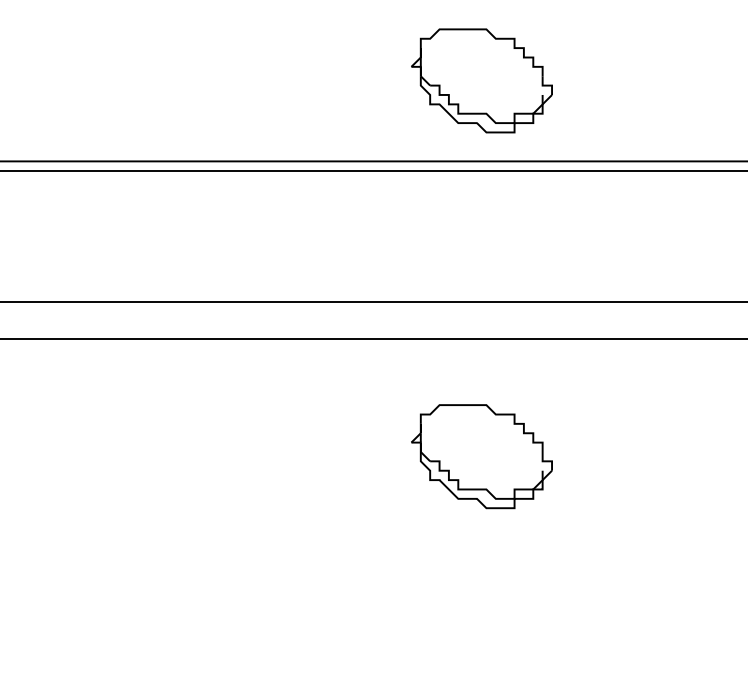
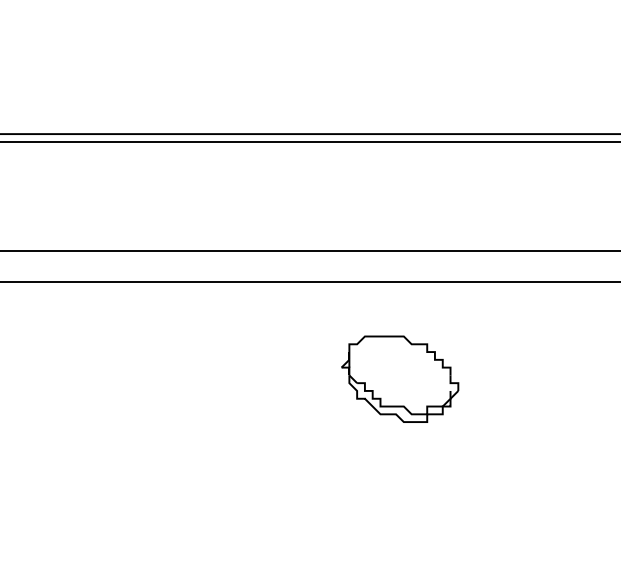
part: (482, 79) -> (400, 66), removed

